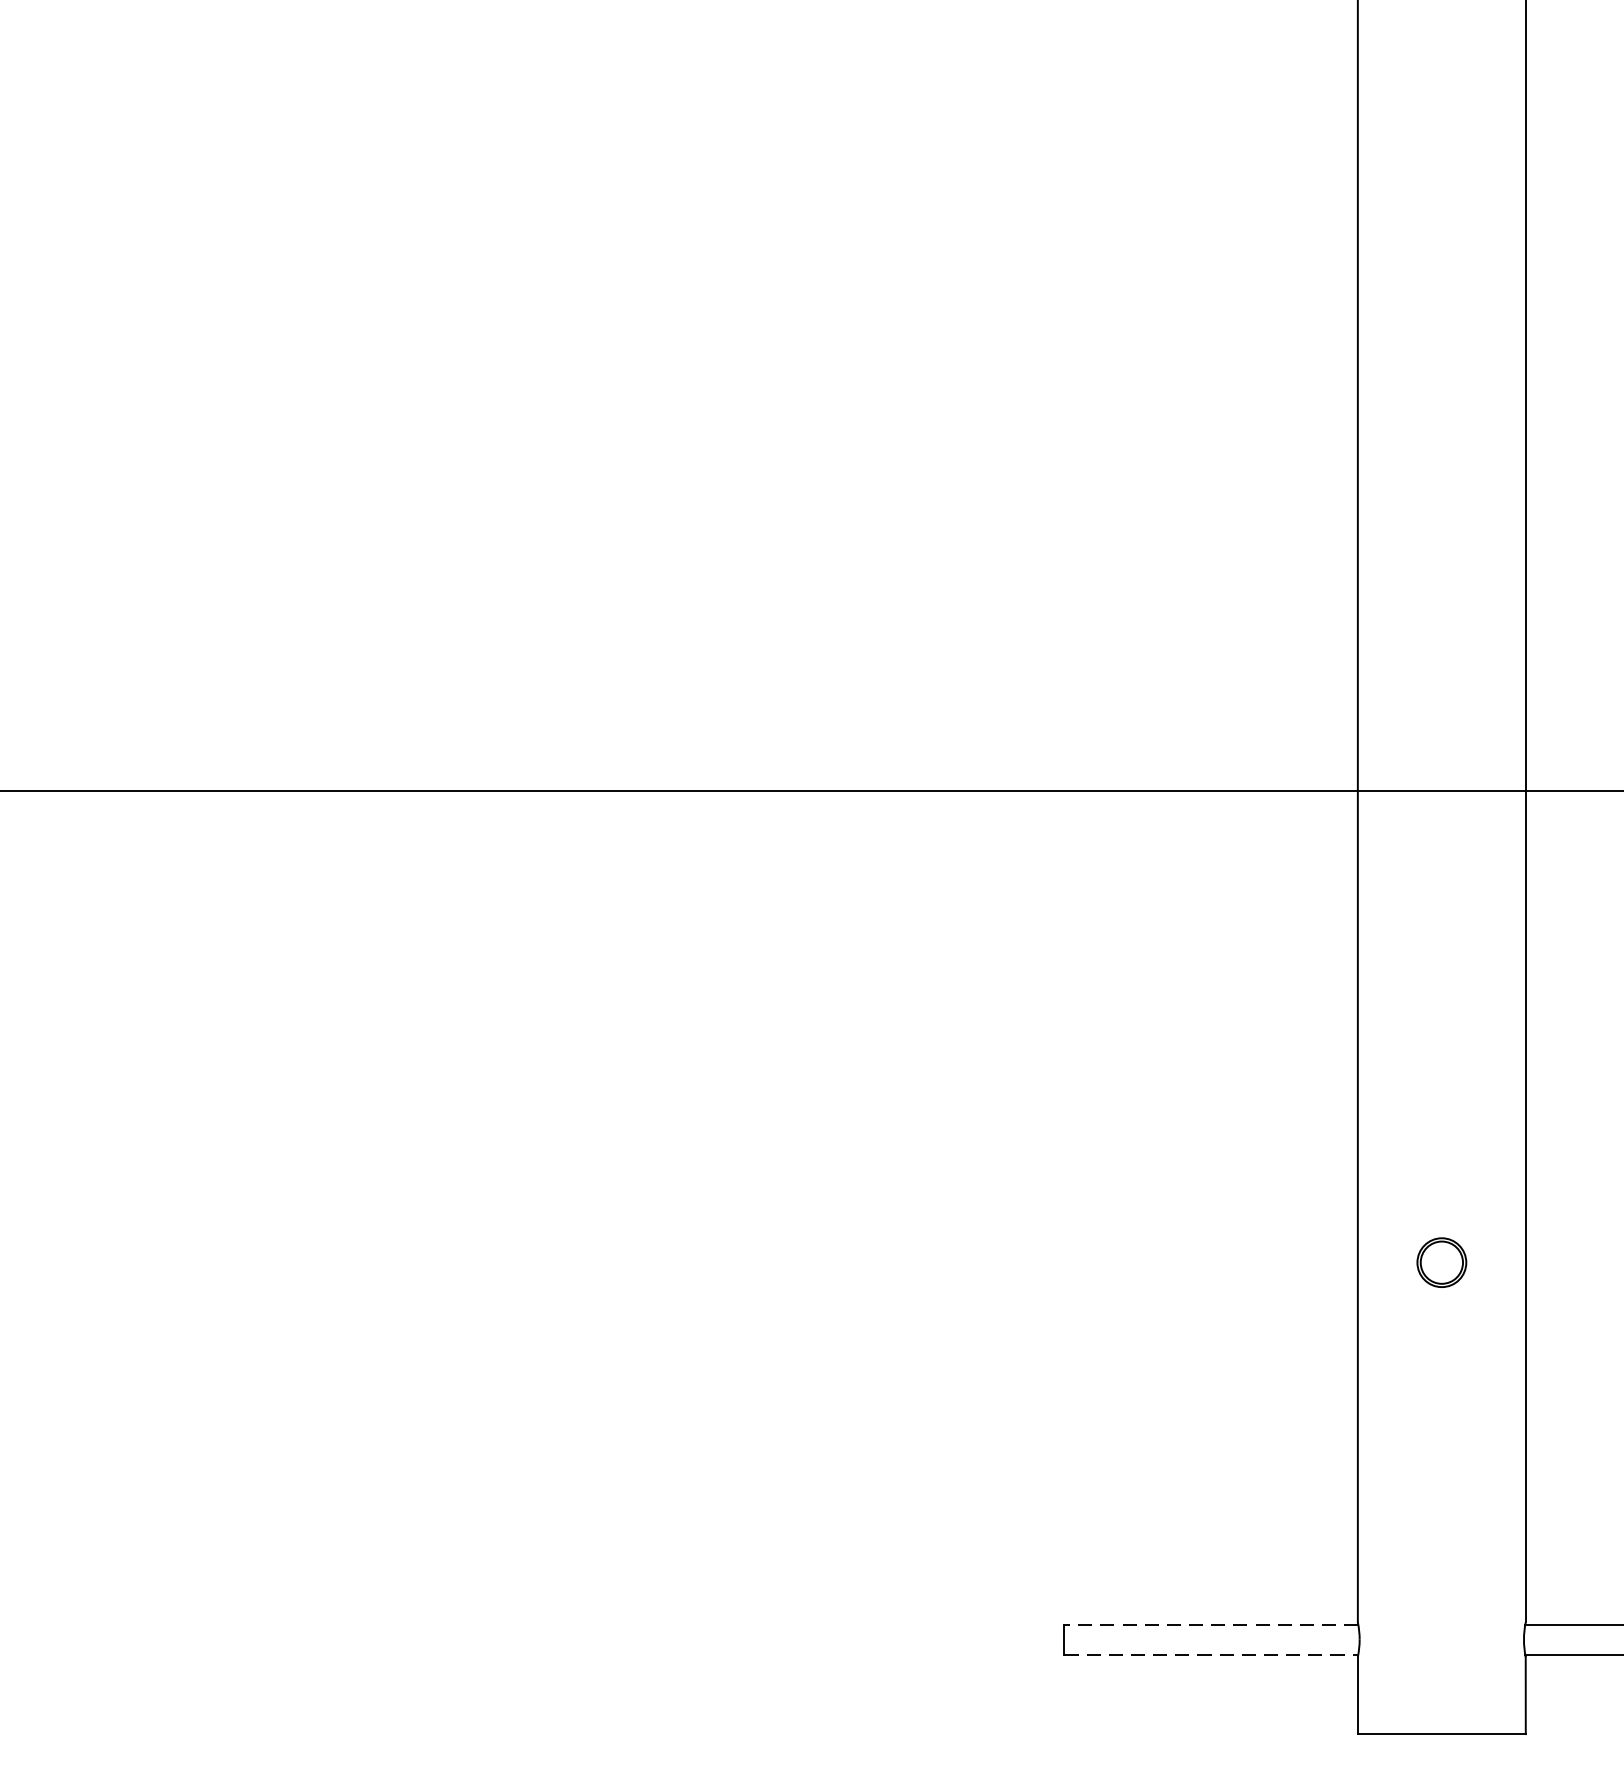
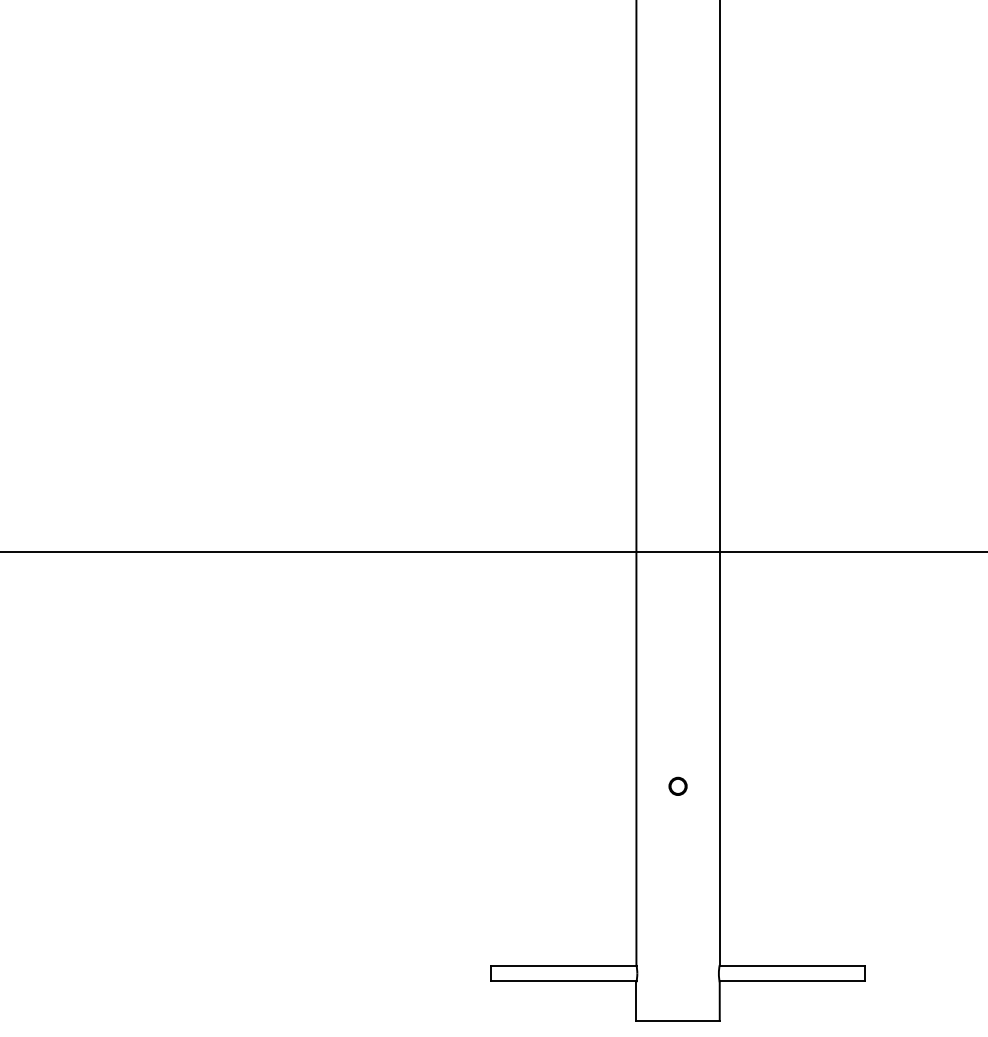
circle: (1440, 1260) -> (677, 785), size x0.71
line: (1210, 1625) -> (563, 966), dashed -> solid
line: (1210, 1655) -> (563, 981), dashed -> solid

